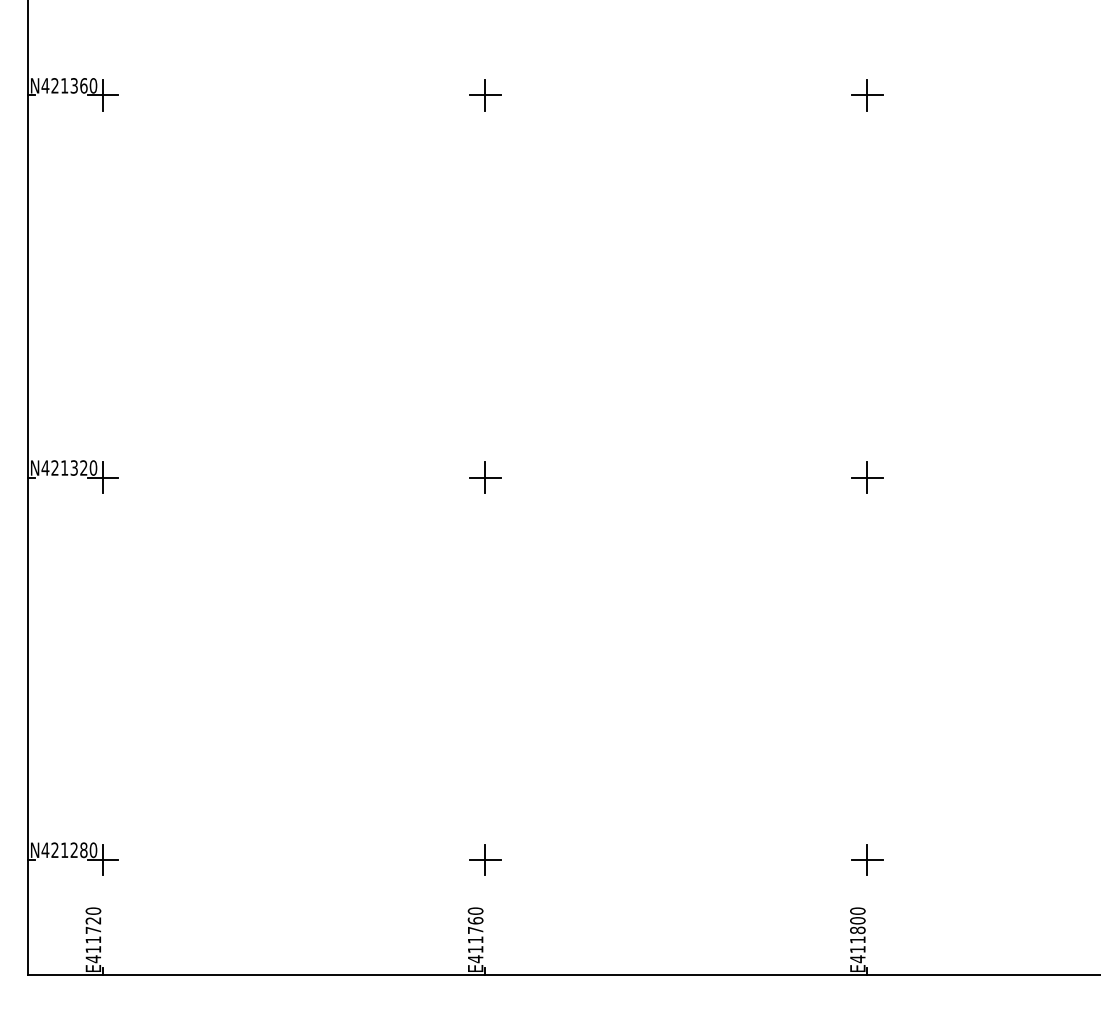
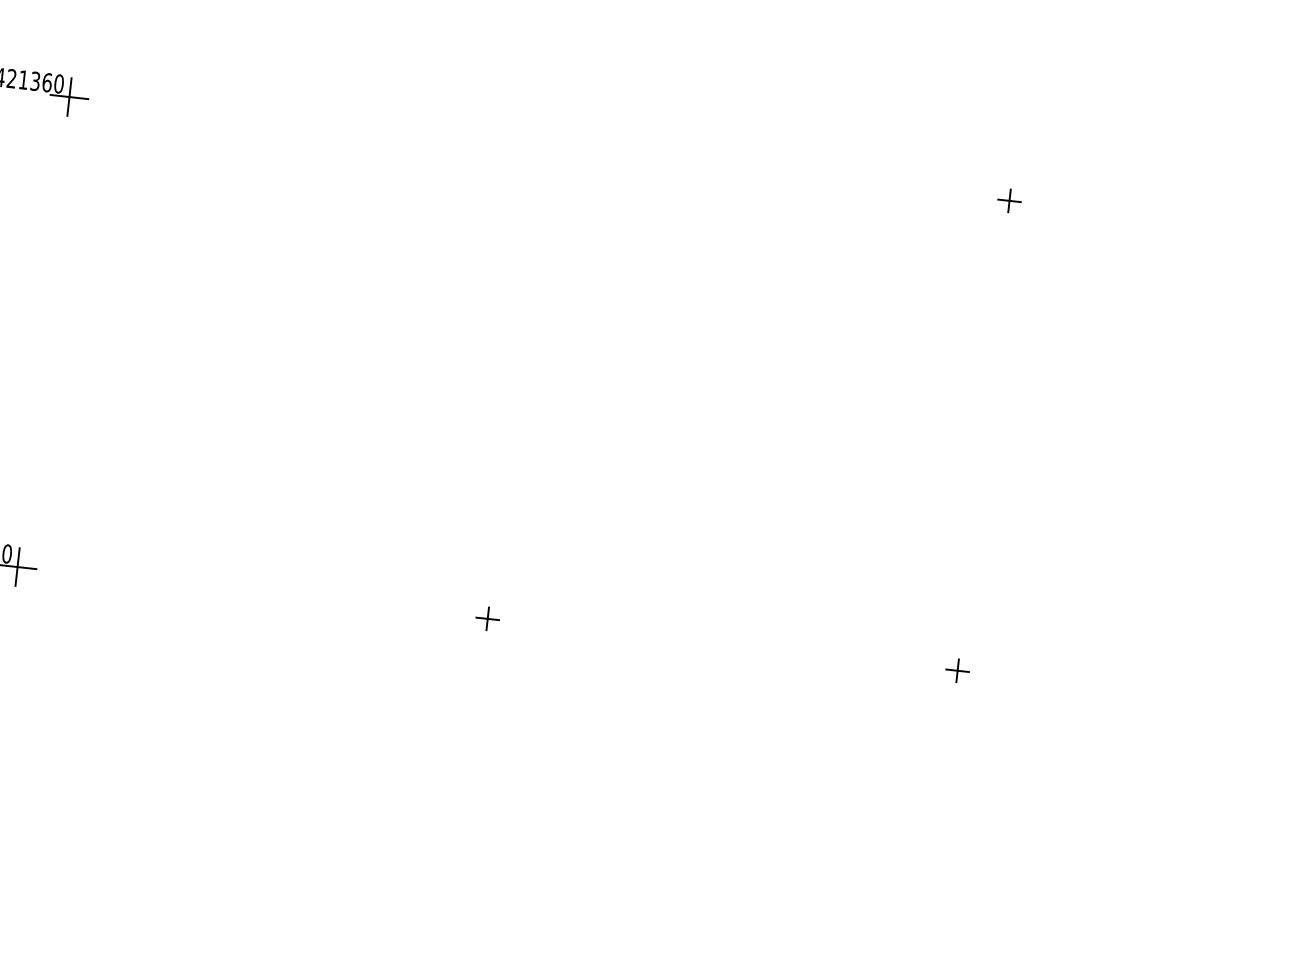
part: (485, 95) -> (539, 149), removed
part: (867, 95) -> (1009, 200), size x0.6
part: (485, 477) -> (487, 618), size x0.6
part: (867, 477) -> (957, 670), size x0.6

